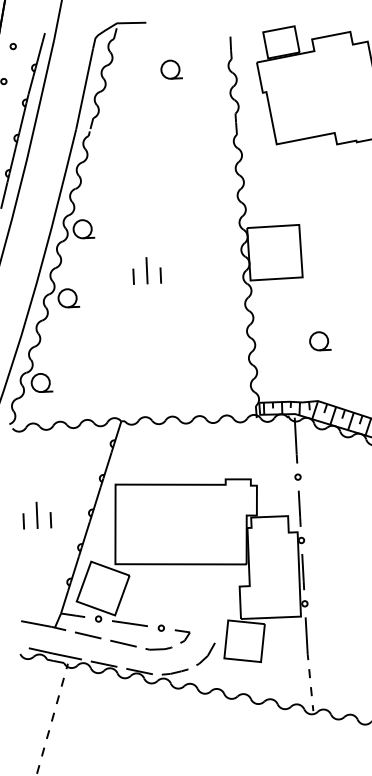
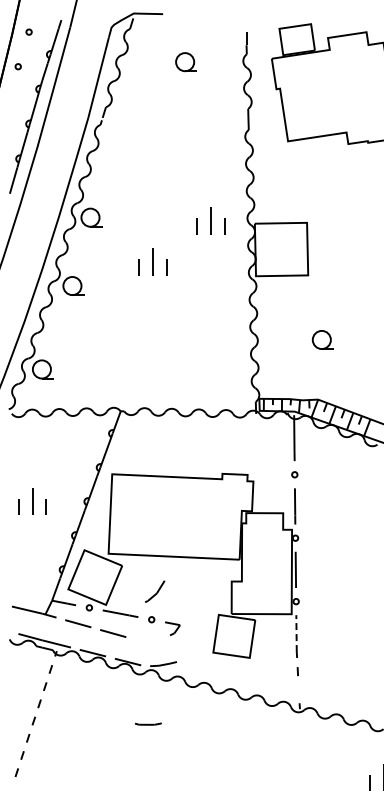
part: (202, 226) -> (210, 220), added
line: (306, 635) -> (296, 633), solid -> dashed
line: (159, 648) -> (148, 723), moved
part: (206, 654) -> (155, 591), moved
line: (311, 691) -> (298, 689), removed

